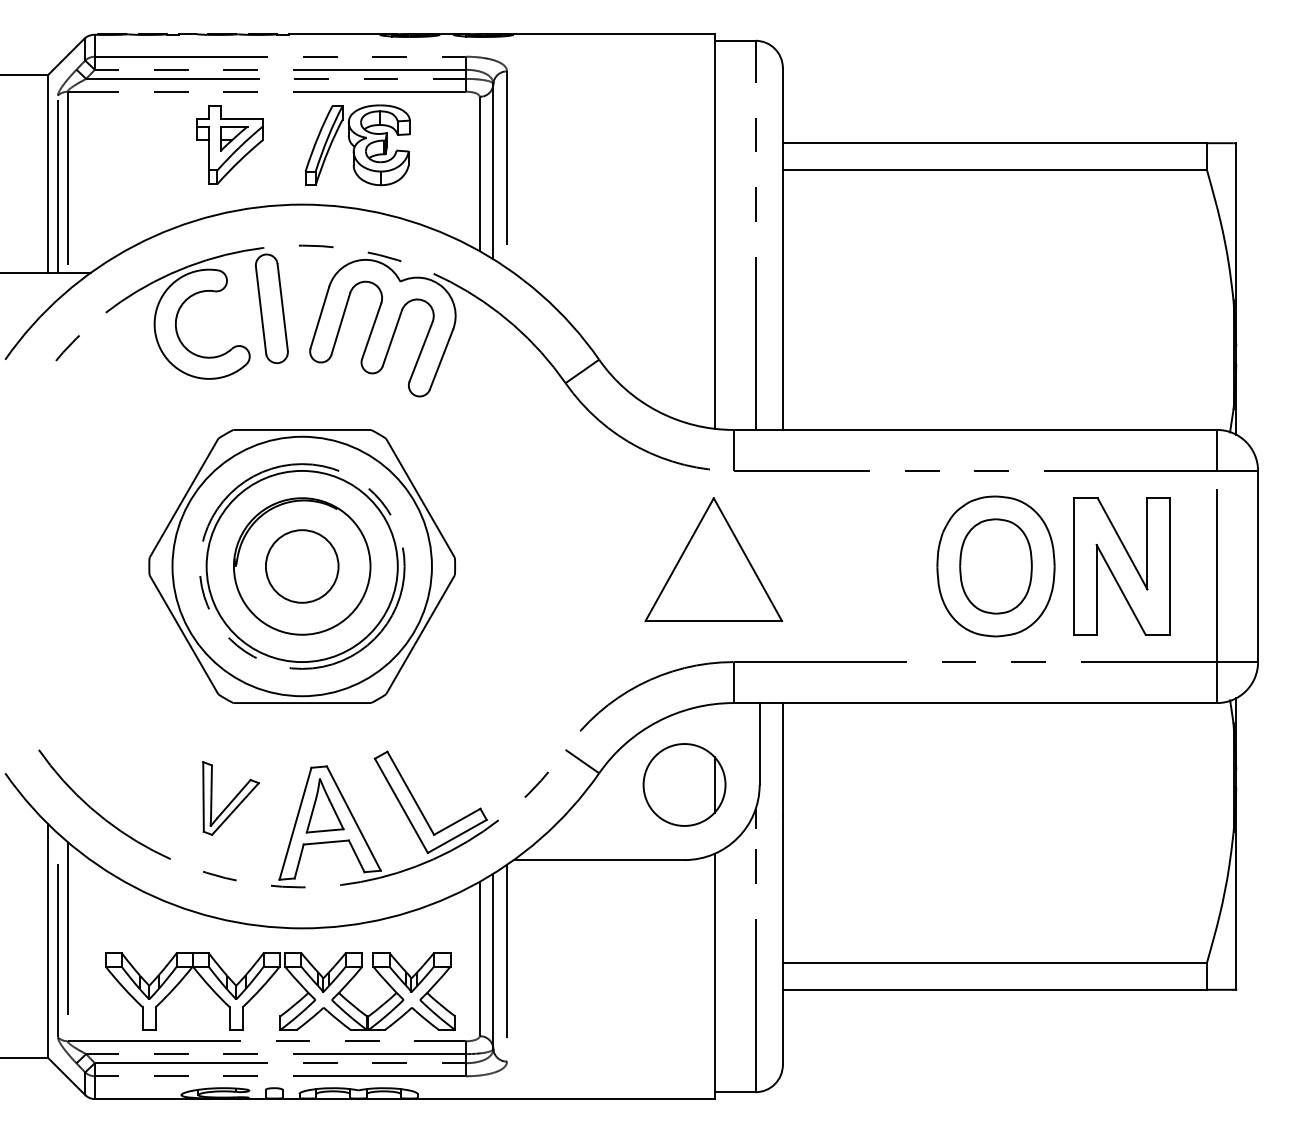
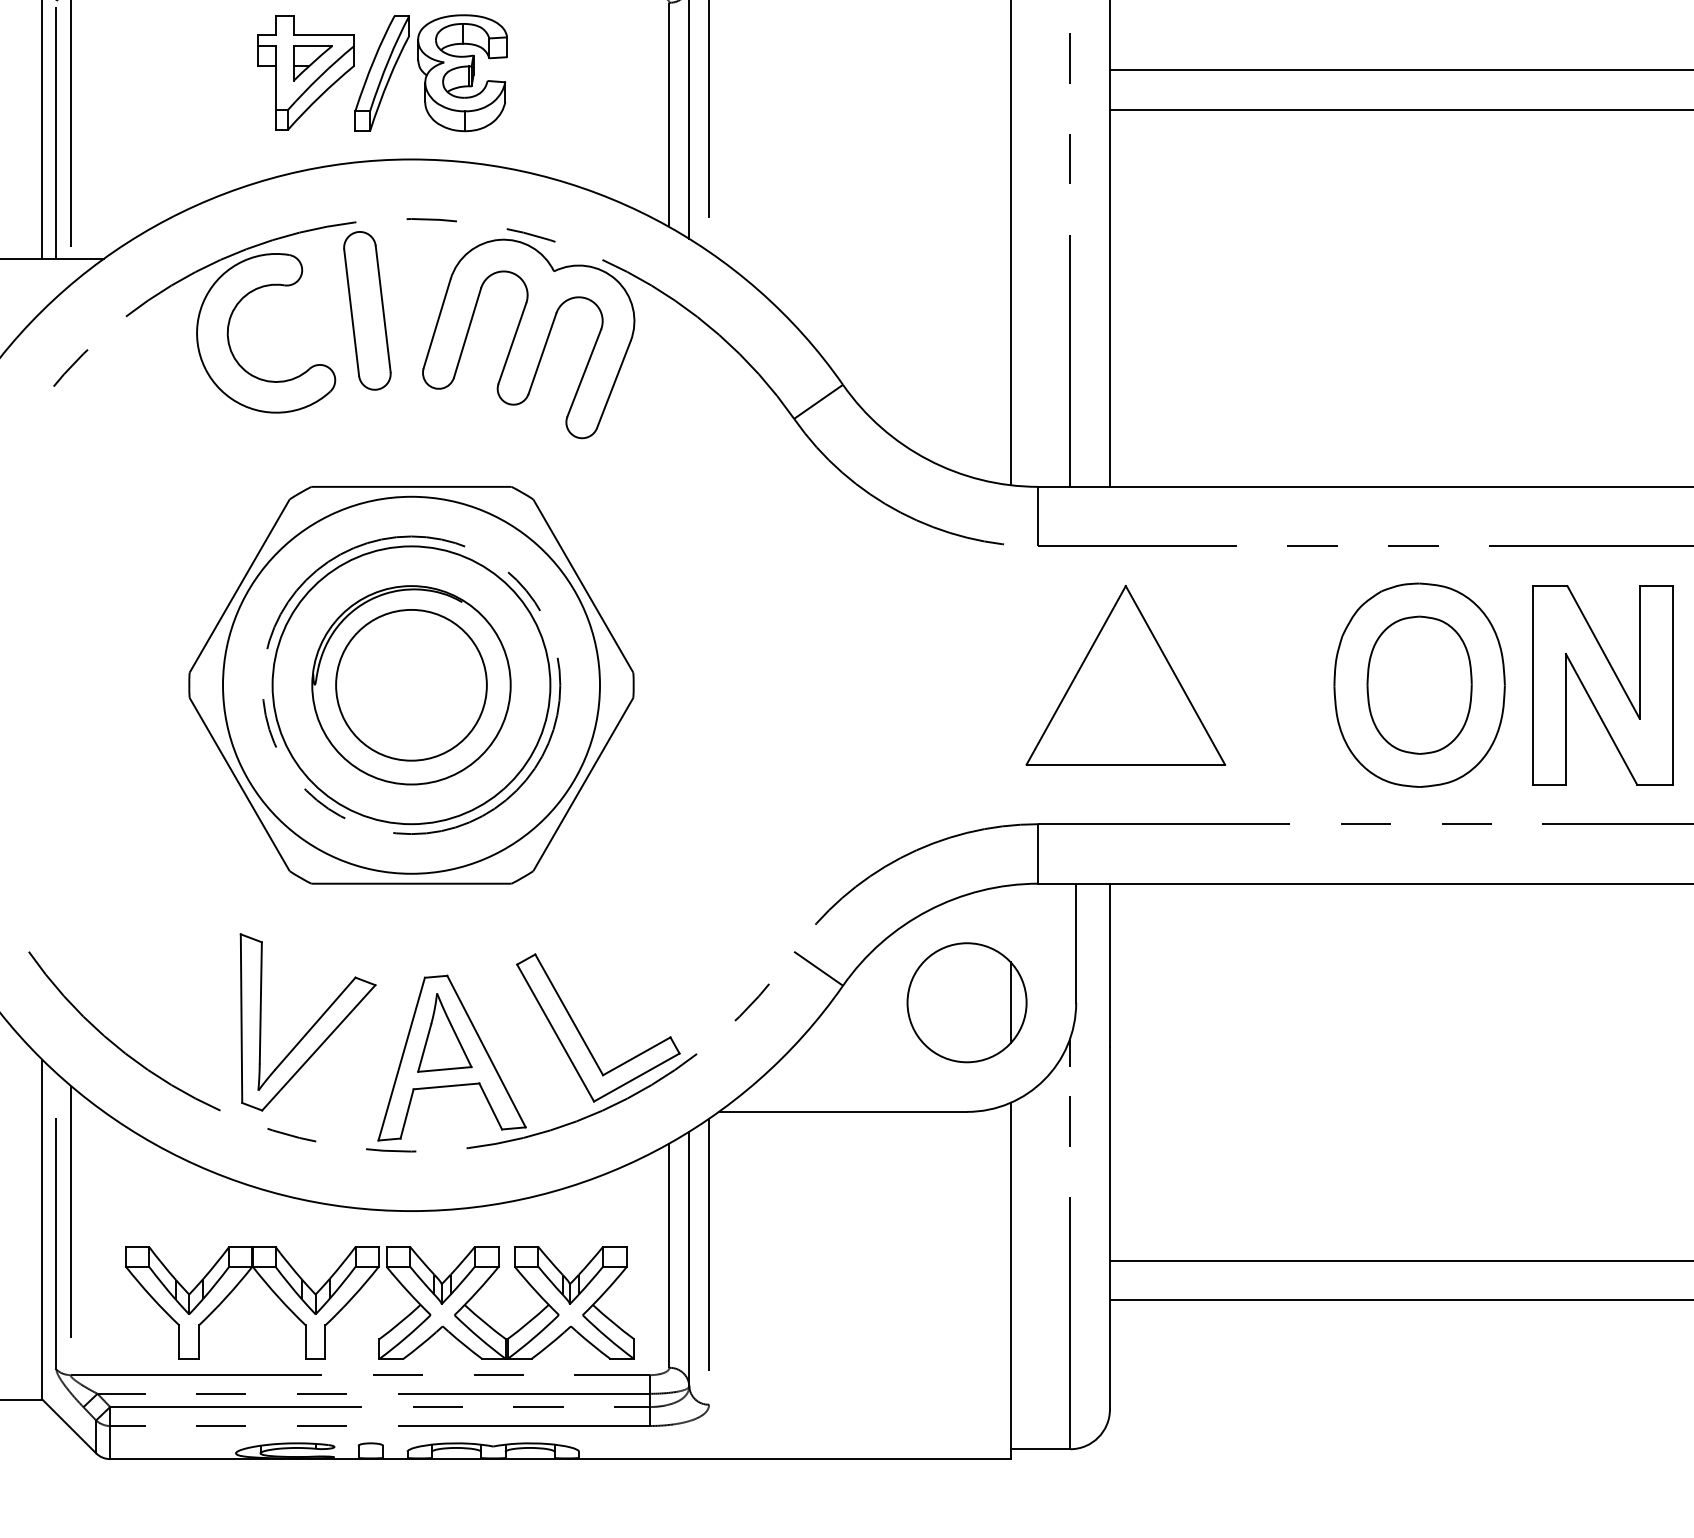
part: (357, 145) -> (430, 73), moved
part: (713, 559) -> (1125, 675), moved
circle: (302, 566) -> (411, 685), size x1.43
part: (230, 798) -> (307, 1022), size x1.67

